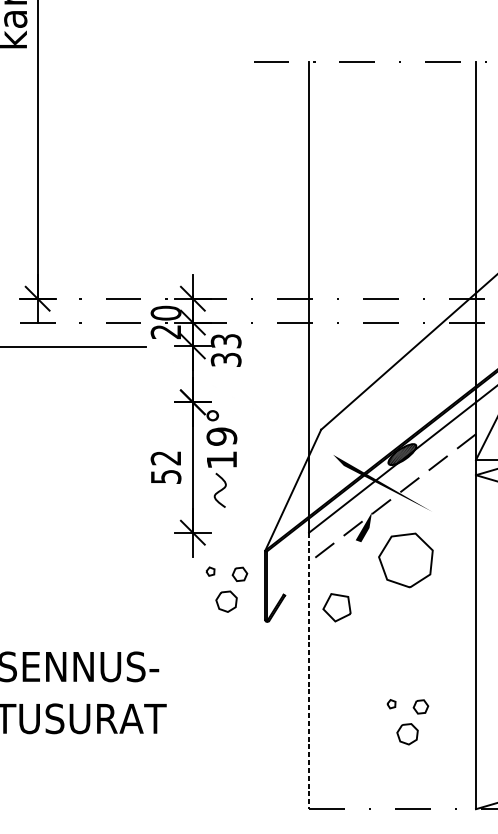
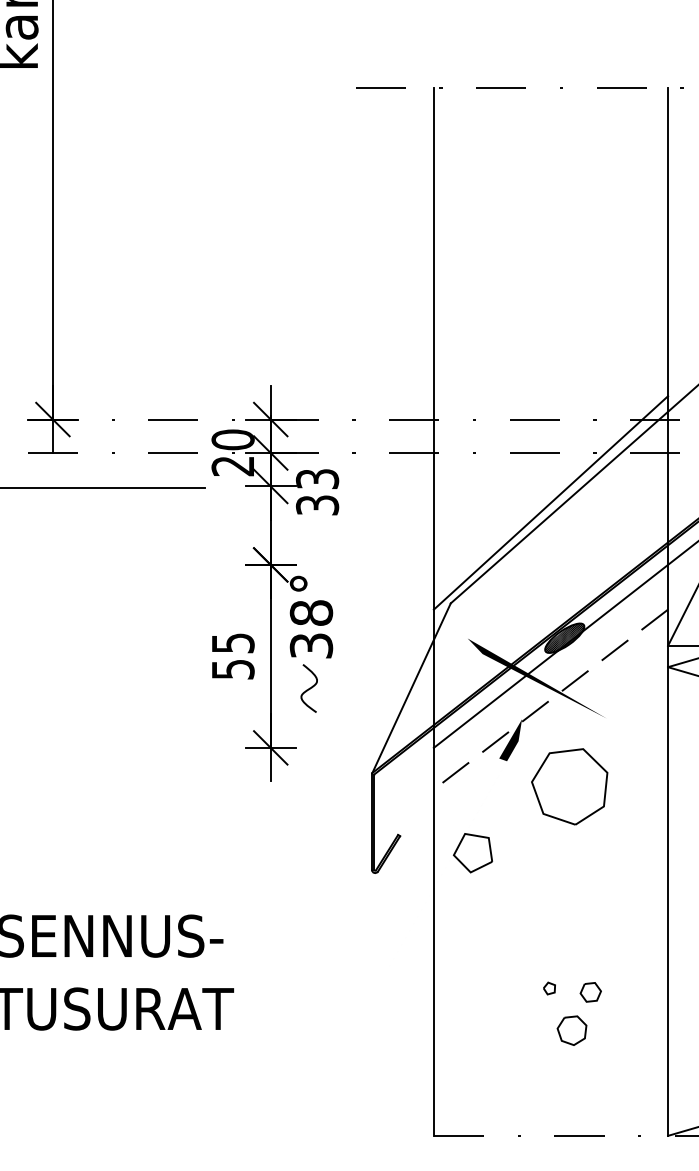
line: (392, 357) -> (550, 502), added
text: (221, 448) -> (311, 629), 19° -> 38°
text: (165, 458) -> (232, 643), 52 -> 55
part: (226, 589) -> (318, 827), removed
line: (308, 670) -> (433, 941), dashed -> solid

